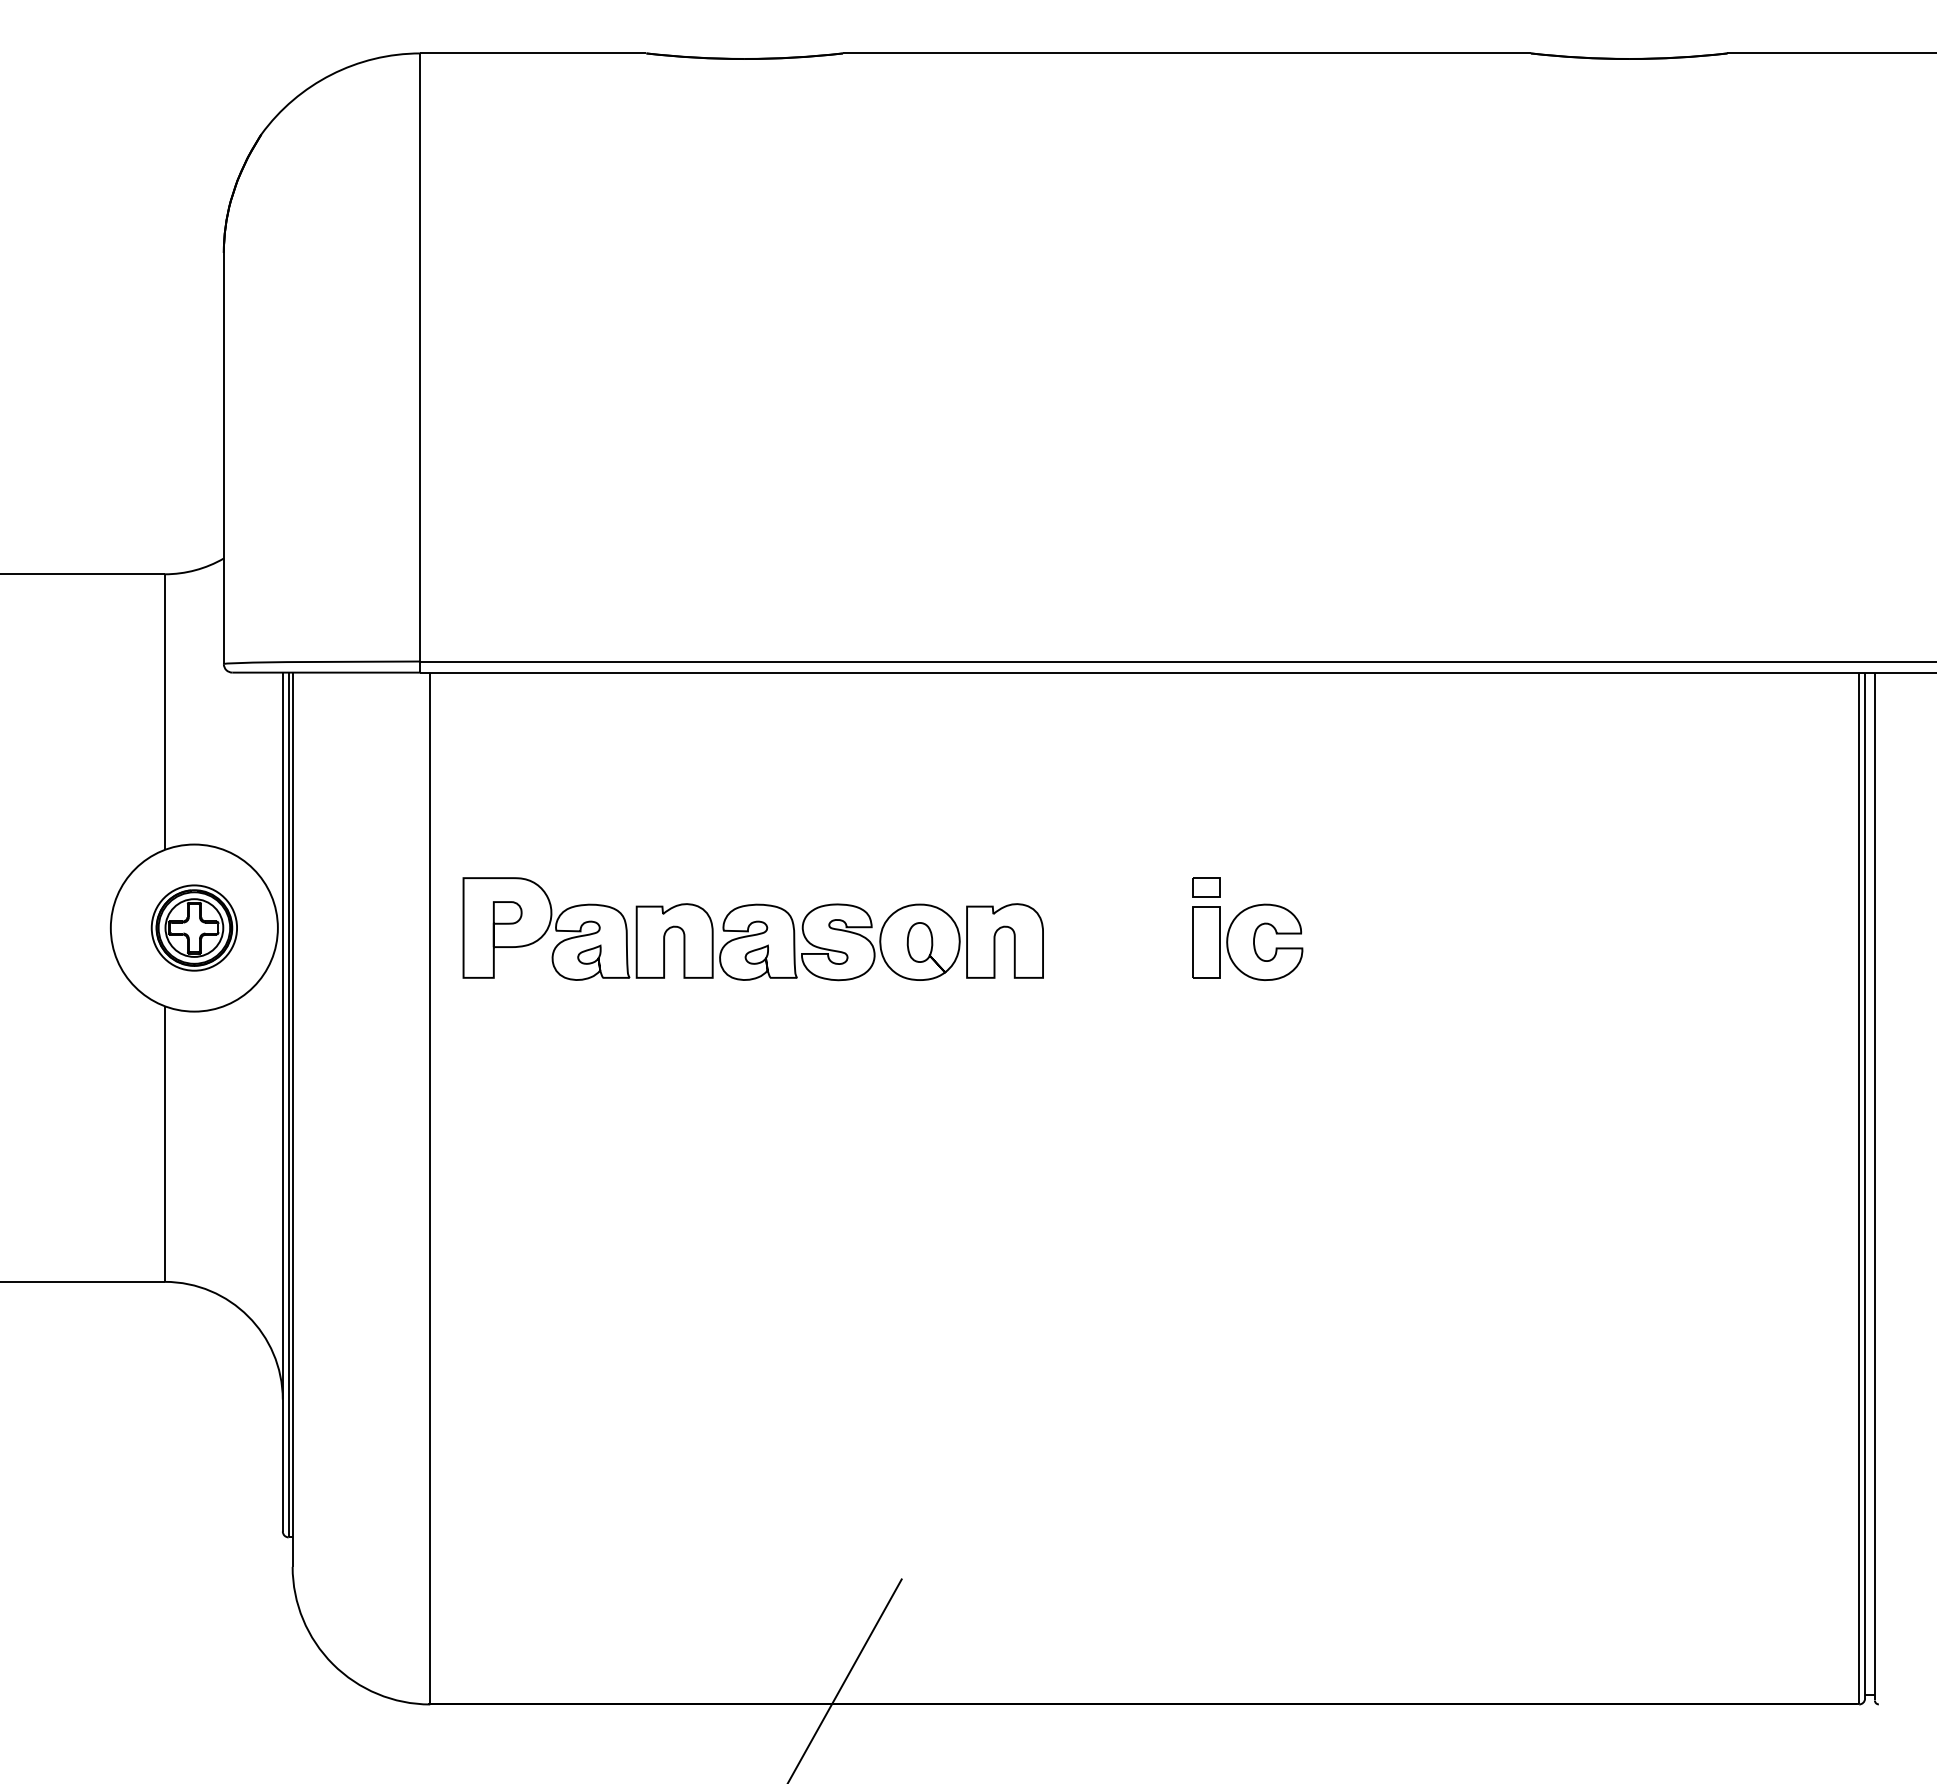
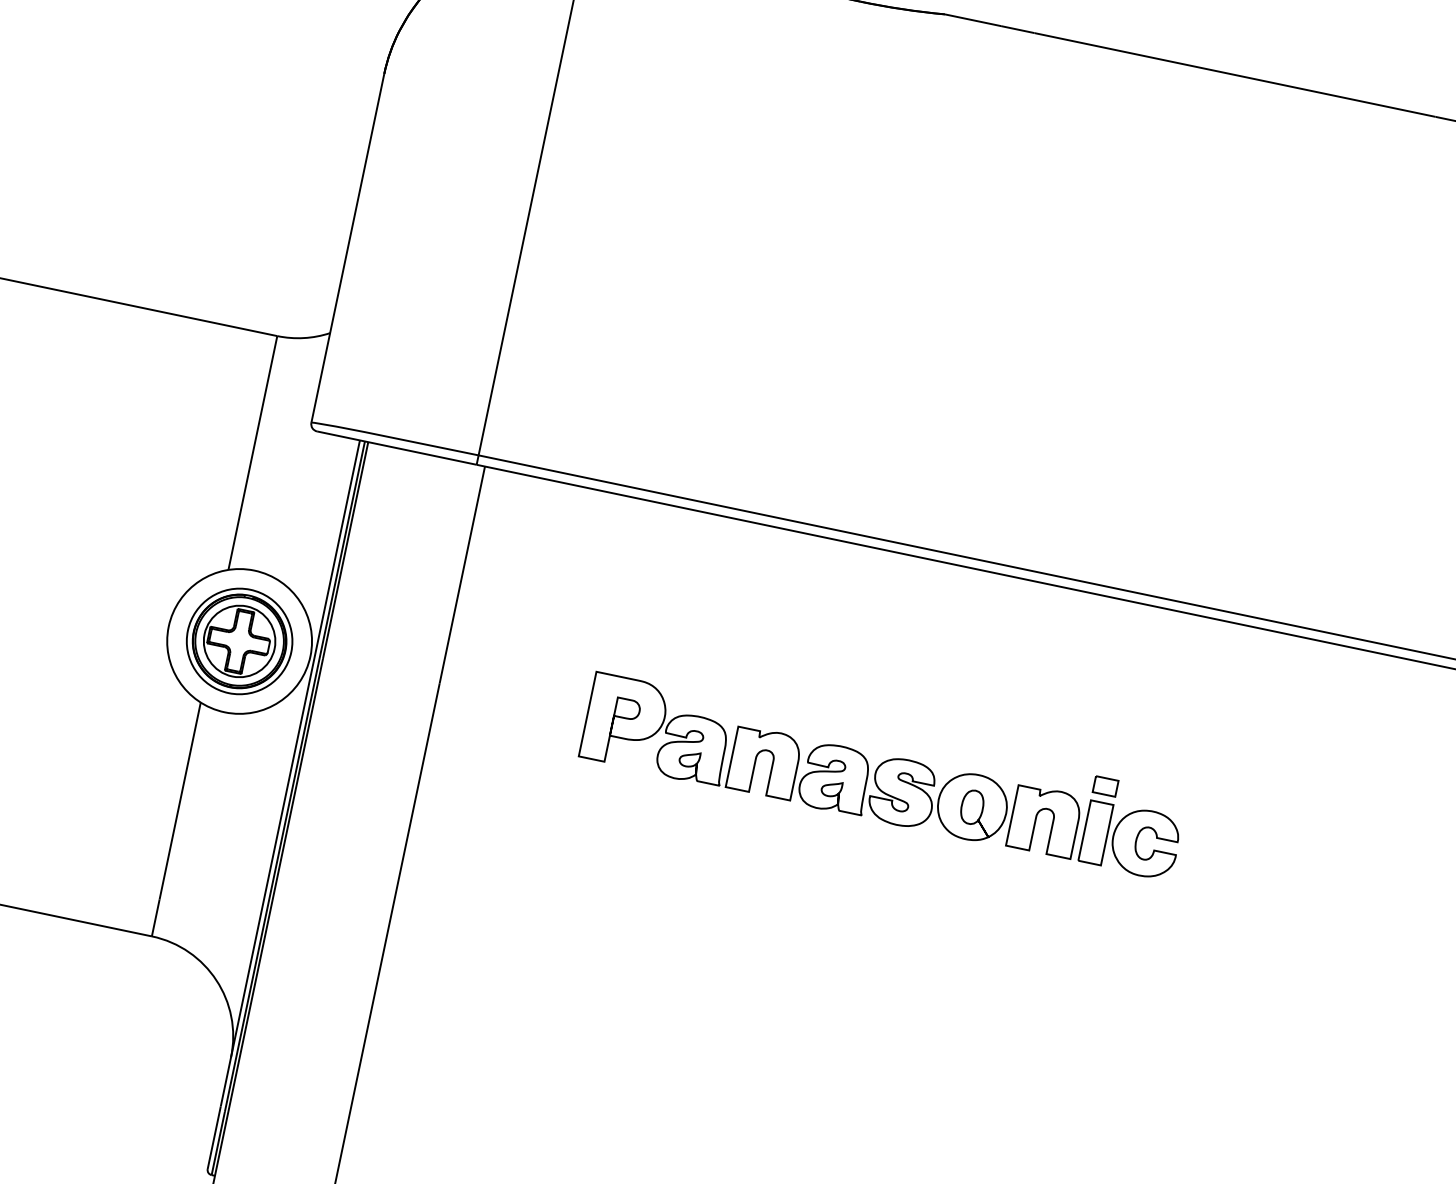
part: (194, 927) -> (239, 640), size x1.43
part: (752, 929) -> (832, 766), moved

